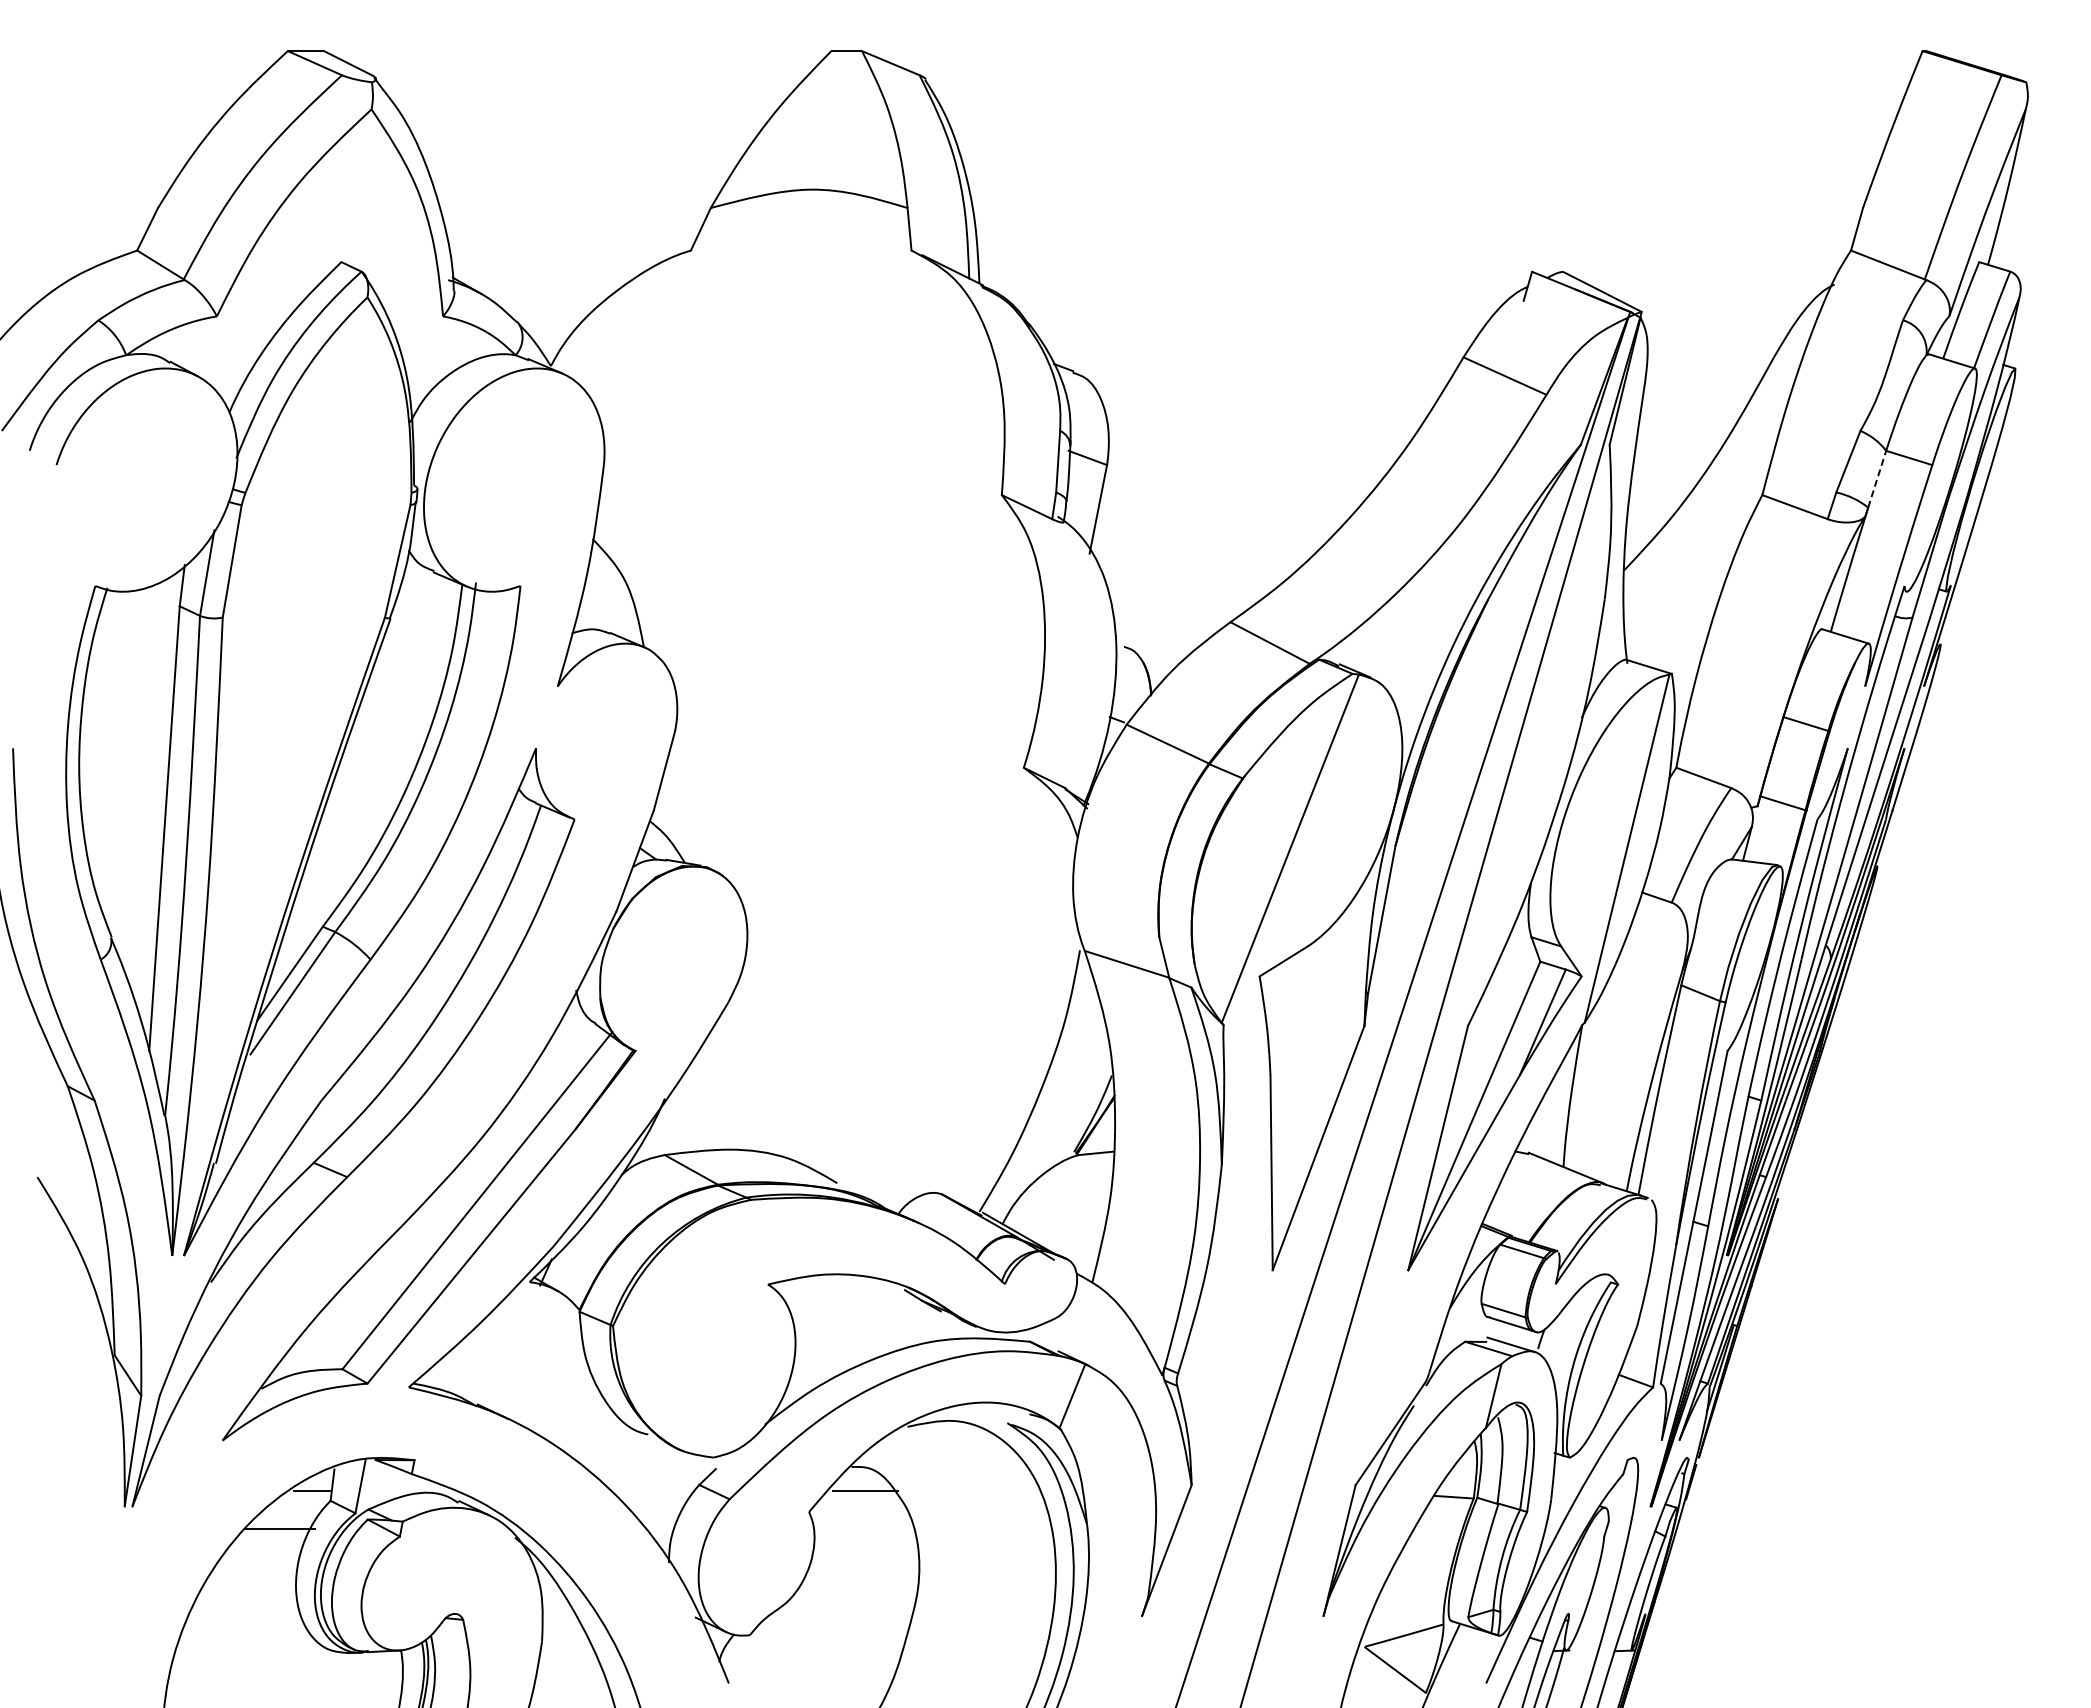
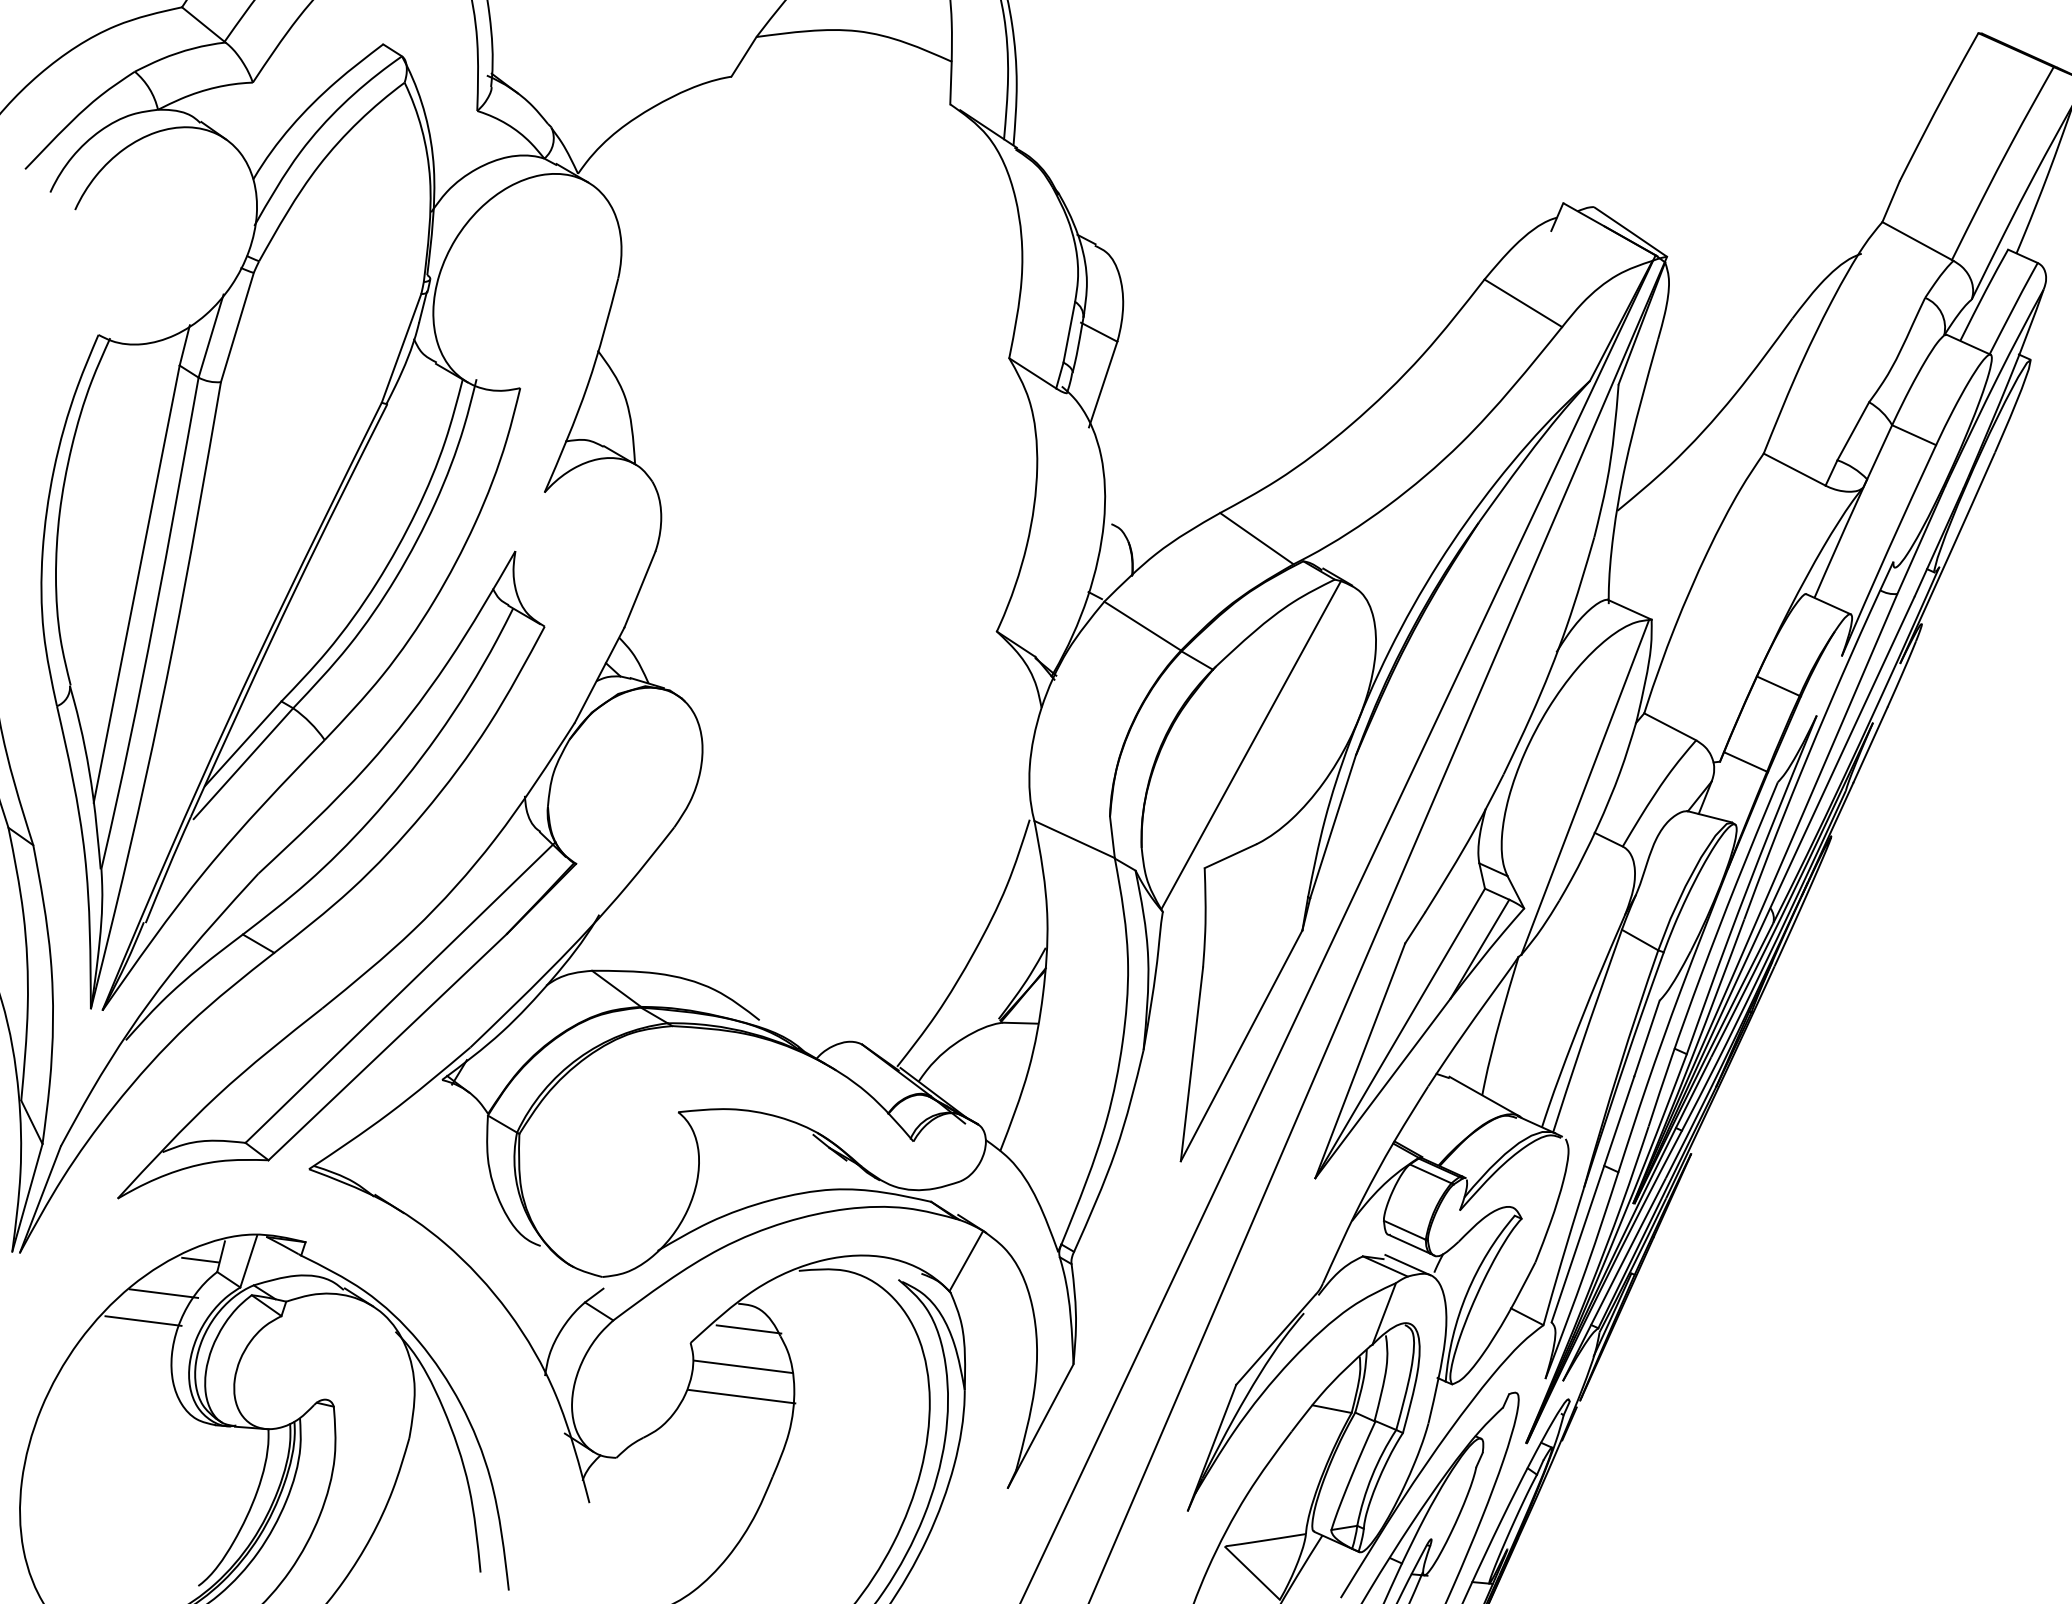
line: (1877, 479) -> (1879, 452), dashed -> solid
line: (864, 1529) -> (743, 1367), added
line: (263, 1558) -> (143, 1320), added
line: (866, 1558) -> (741, 1396), added

